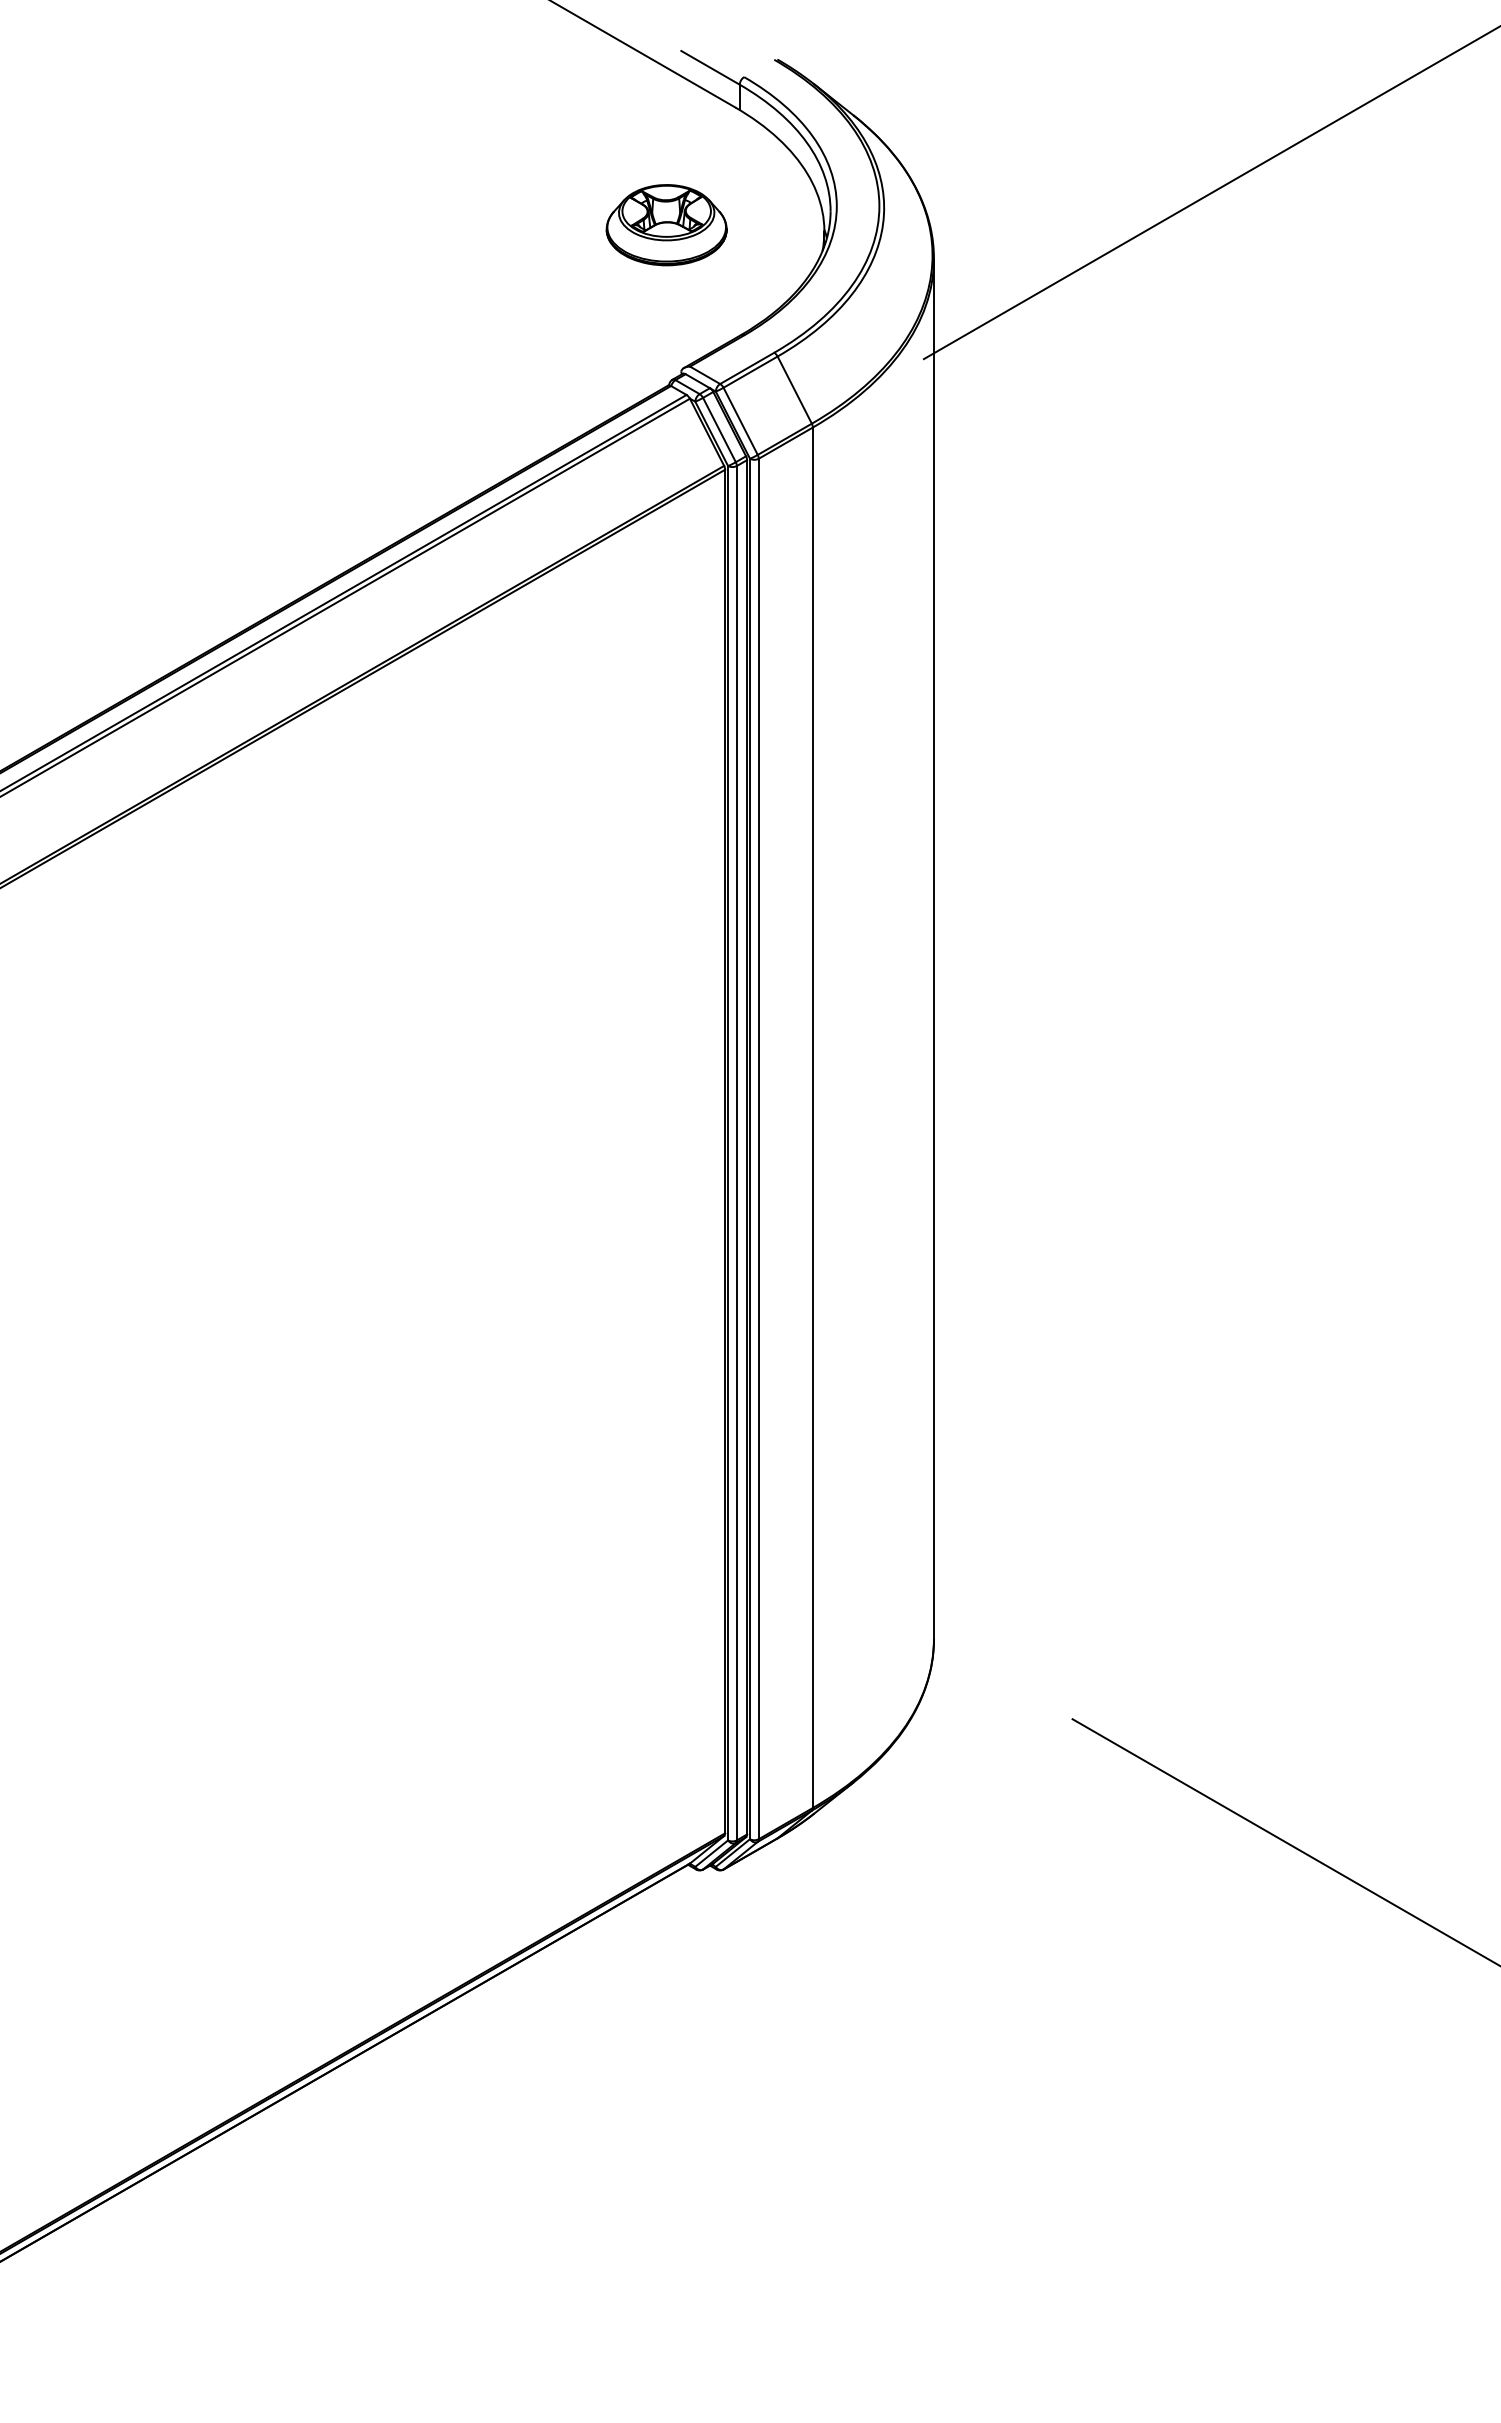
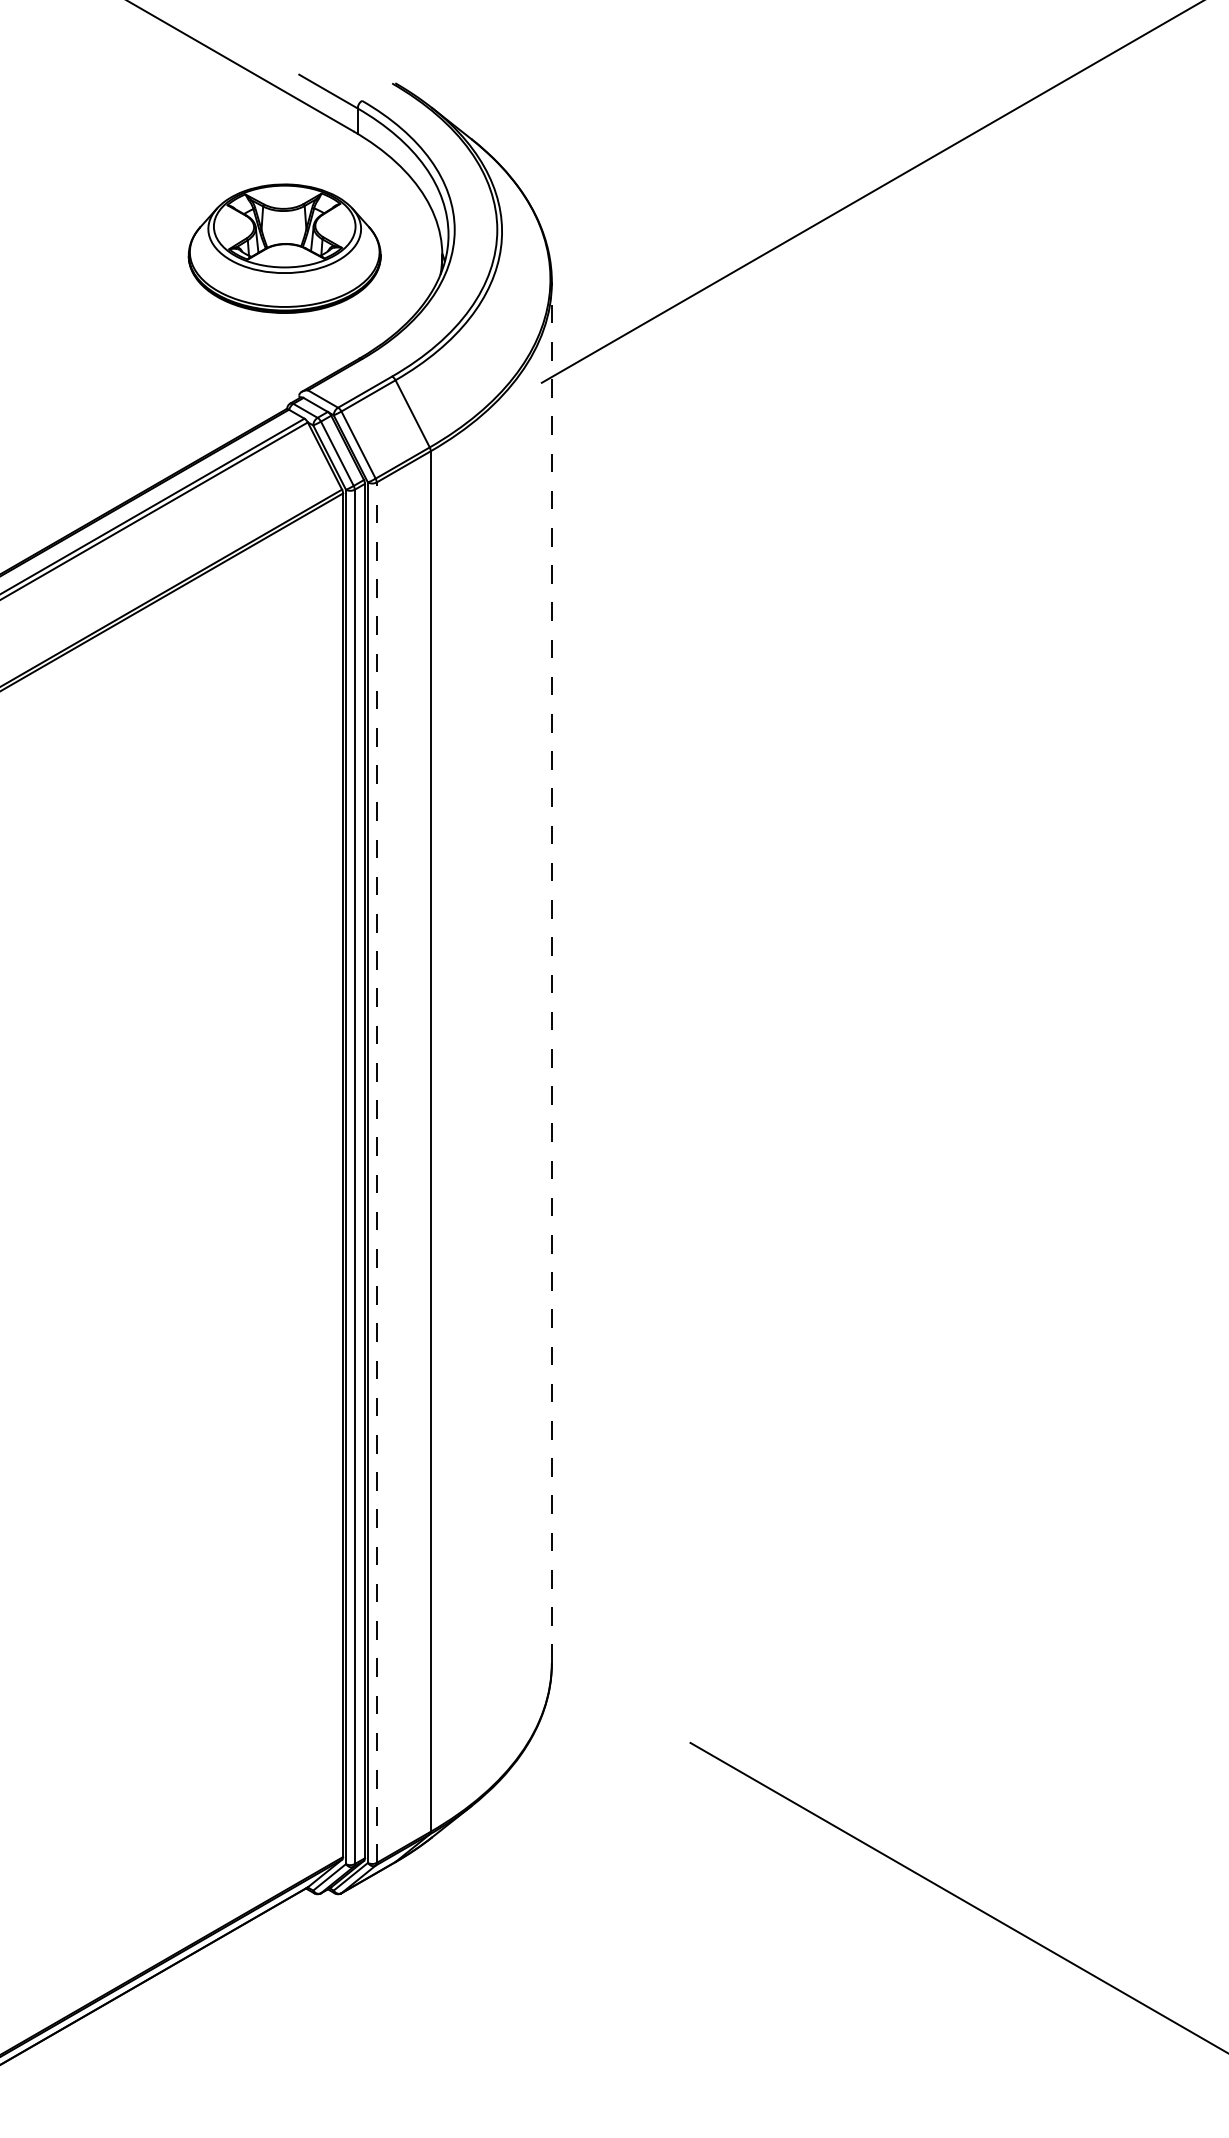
part: (666, 225) -> (284, 249), size x1.6
line: (933, 948) -> (551, 972), solid -> dashed
line: (758, 1148) -> (376, 1172), solid -> dashed

